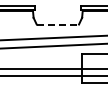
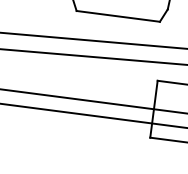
line: (58, 24) -> (119, 16), dashed -> solid

